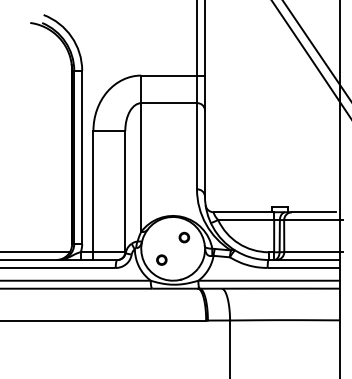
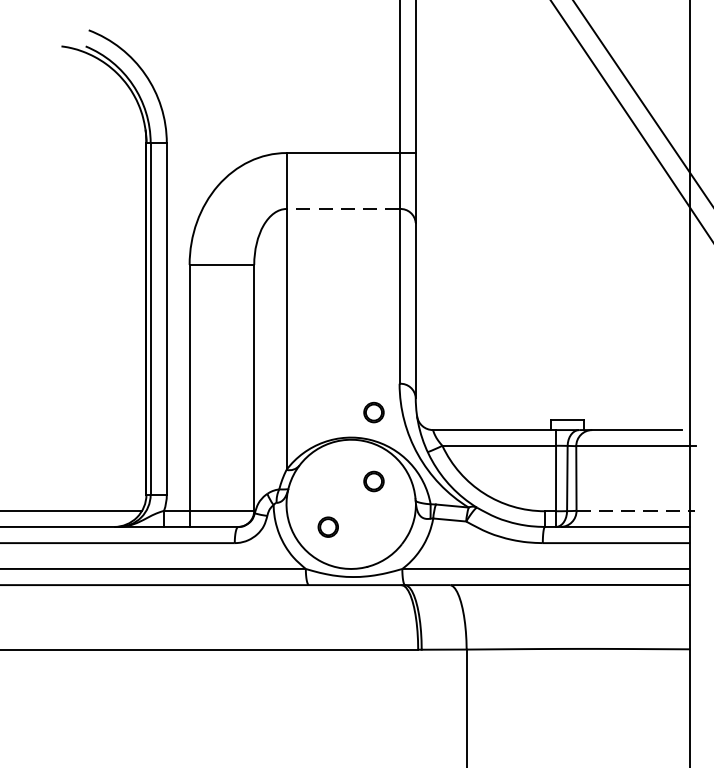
line: (169, 103) -> (343, 209), solid -> dashed
part: (184, 203) -> (374, 412), added
line: (313, 252) -> (635, 511), solid -> dashed

